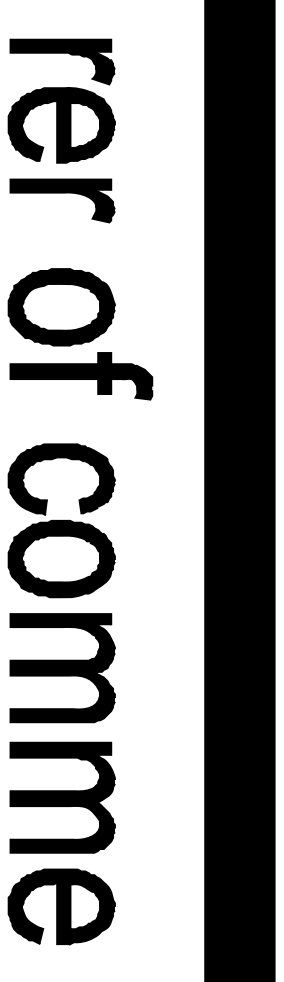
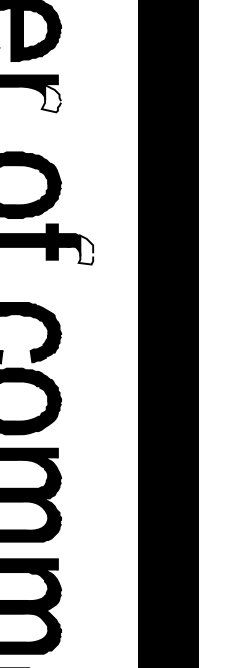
fill: (103, 206) -> (51, 98), removed
fill: (143, 382) -> (85, 249), removed

